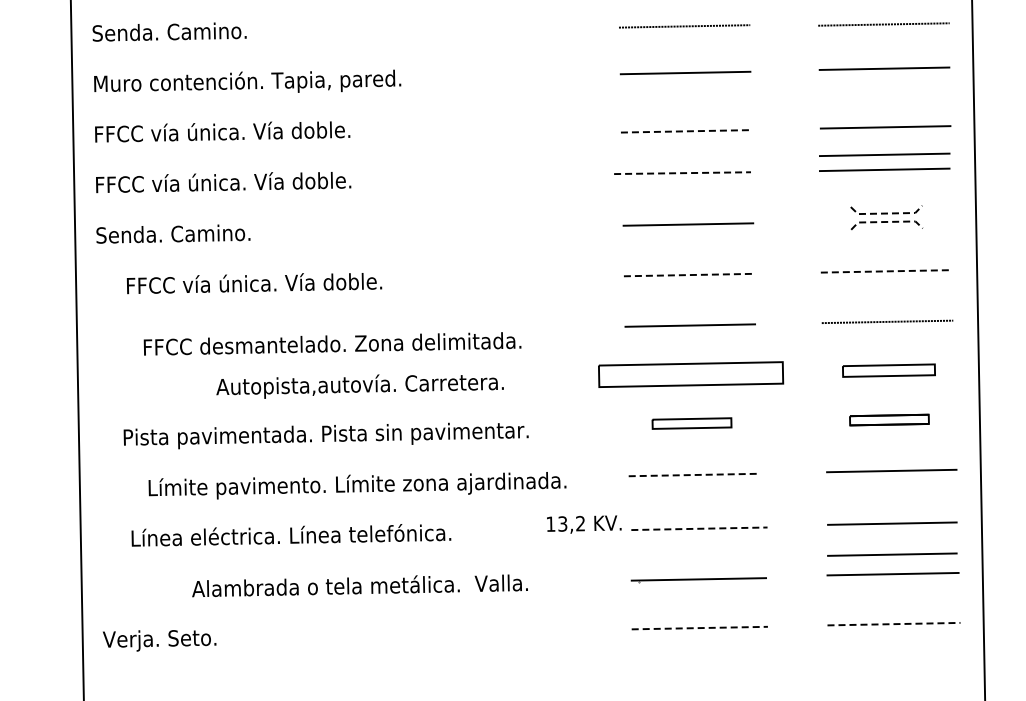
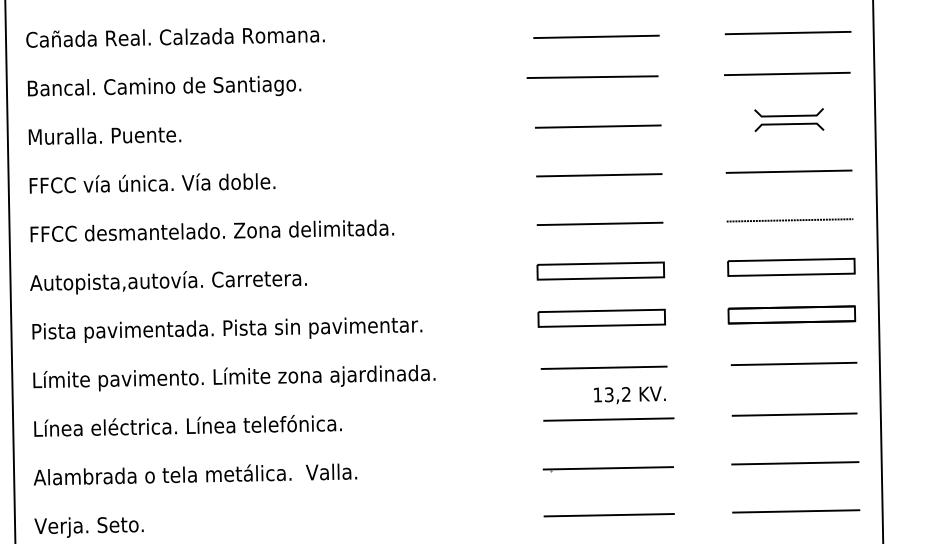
text: (249, 131) -> (175, 37), FFCC vía única. Vía doble. -> Cañada Real. Calzada Romana.
line: (686, 131) -> (596, 37), dashed -> solid
line: (884, 154) -> (787, 59), removed
line: (683, 173) -> (593, 77), dashed -> solid
text: (238, 182) -> (165, 86), FFCC vía única. Vía doble. -> Bancal. Camino de Santiago.
line: (886, 213) -> (789, 115), dashed -> solid
line: (886, 221) -> (789, 123), dashed -> solid
text: (175, 233) -> (104, 135), Senda. Camino. -> Muralla. Puente.
line: (886, 271) -> (789, 171), dashed -> solid
line: (689, 275) -> (599, 175), dashed -> solid
text: (254, 283) -> (152, 183), moved
text: (332, 343) -> (212, 230), moved
part: (888, 370) -> (790, 267), size x1.43
part: (690, 374) -> (600, 271), size x0.71
text: (359, 386) -> (167, 282), moved
part: (889, 419) -> (791, 314), size x1.67
part: (691, 423) -> (601, 318), size x1.67
text: (325, 435) -> (226, 329), moved
line: (694, 475) -> (604, 368), dashed -> solid
text: (357, 485) -> (234, 377), moved
text: (584, 524) -> (630, 395), moved
line: (699, 528) -> (608, 419), dashed -> solid
text: (291, 535) -> (188, 426), moved
line: (892, 554) -> (794, 444), removed
text: (359, 585) -> (194, 474), moved
line: (894, 624) -> (796, 511), dashed -> solid
line: (700, 628) -> (609, 515), dashed -> solid

